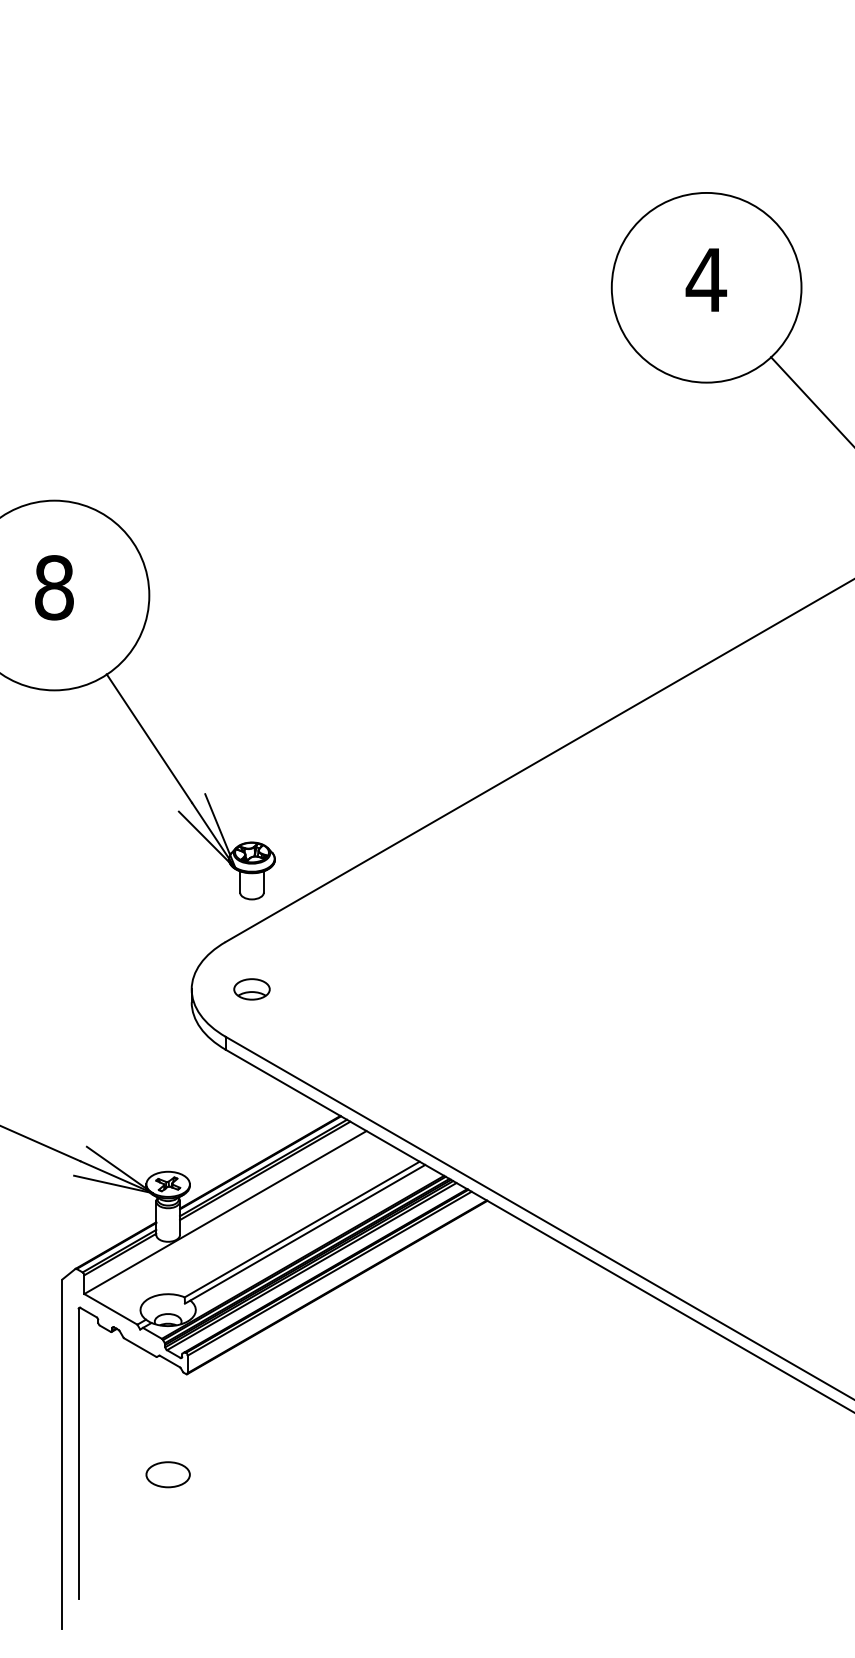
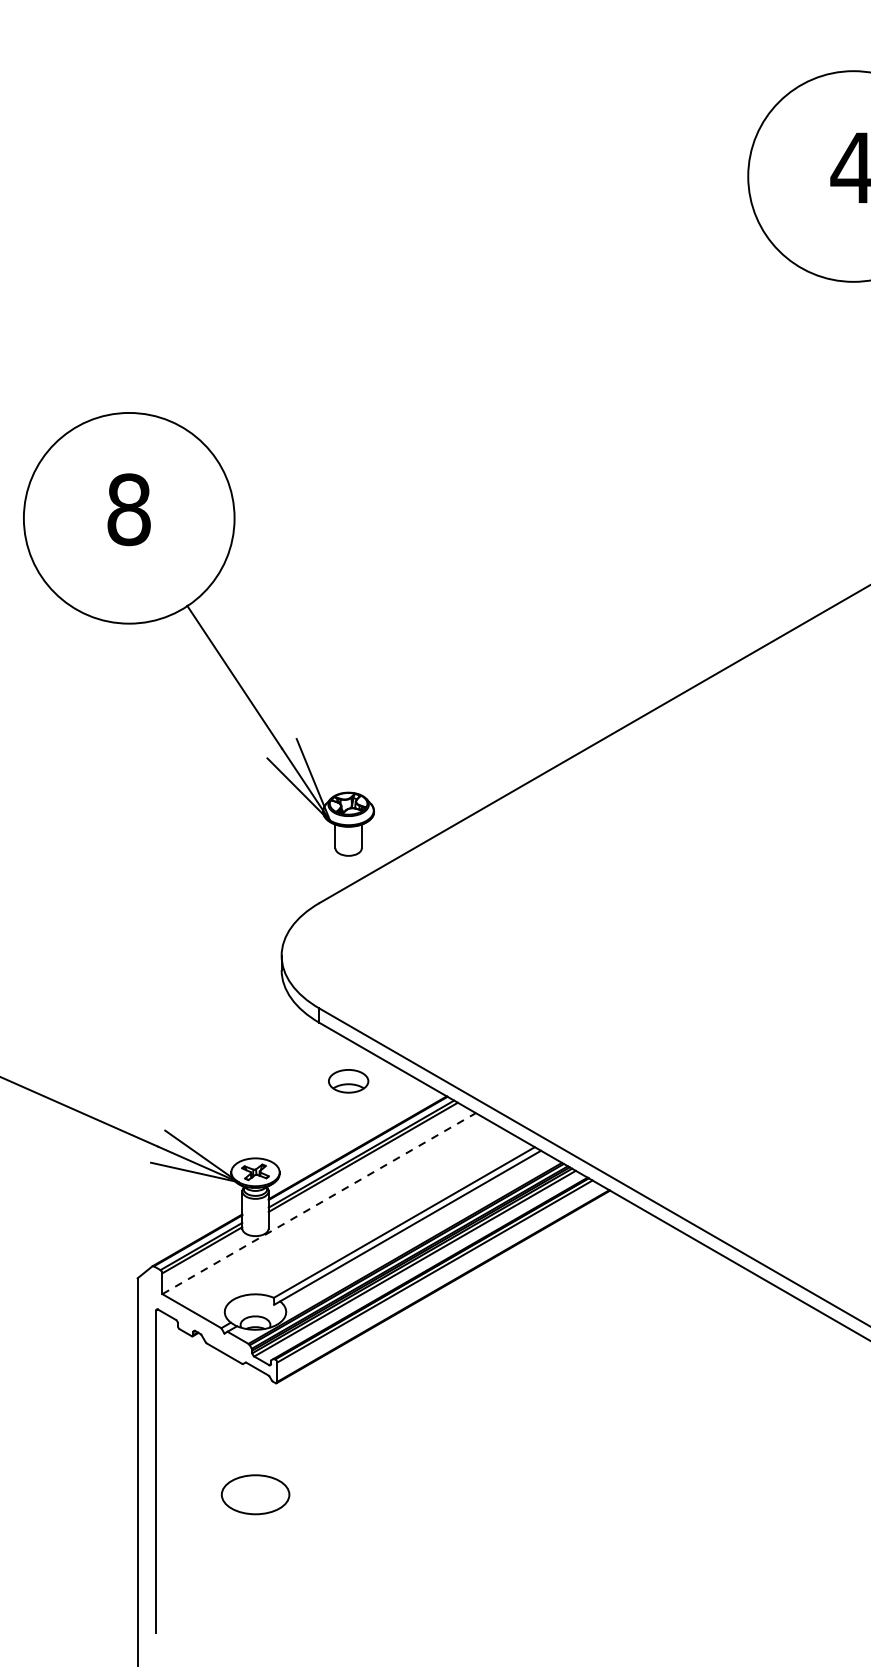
part: (251, 989) -> (348, 1081), moved
line: (225, 1212) -> (319, 1203), solid -> dashed
part: (167, 1474) -> (254, 1494), size x1.4

